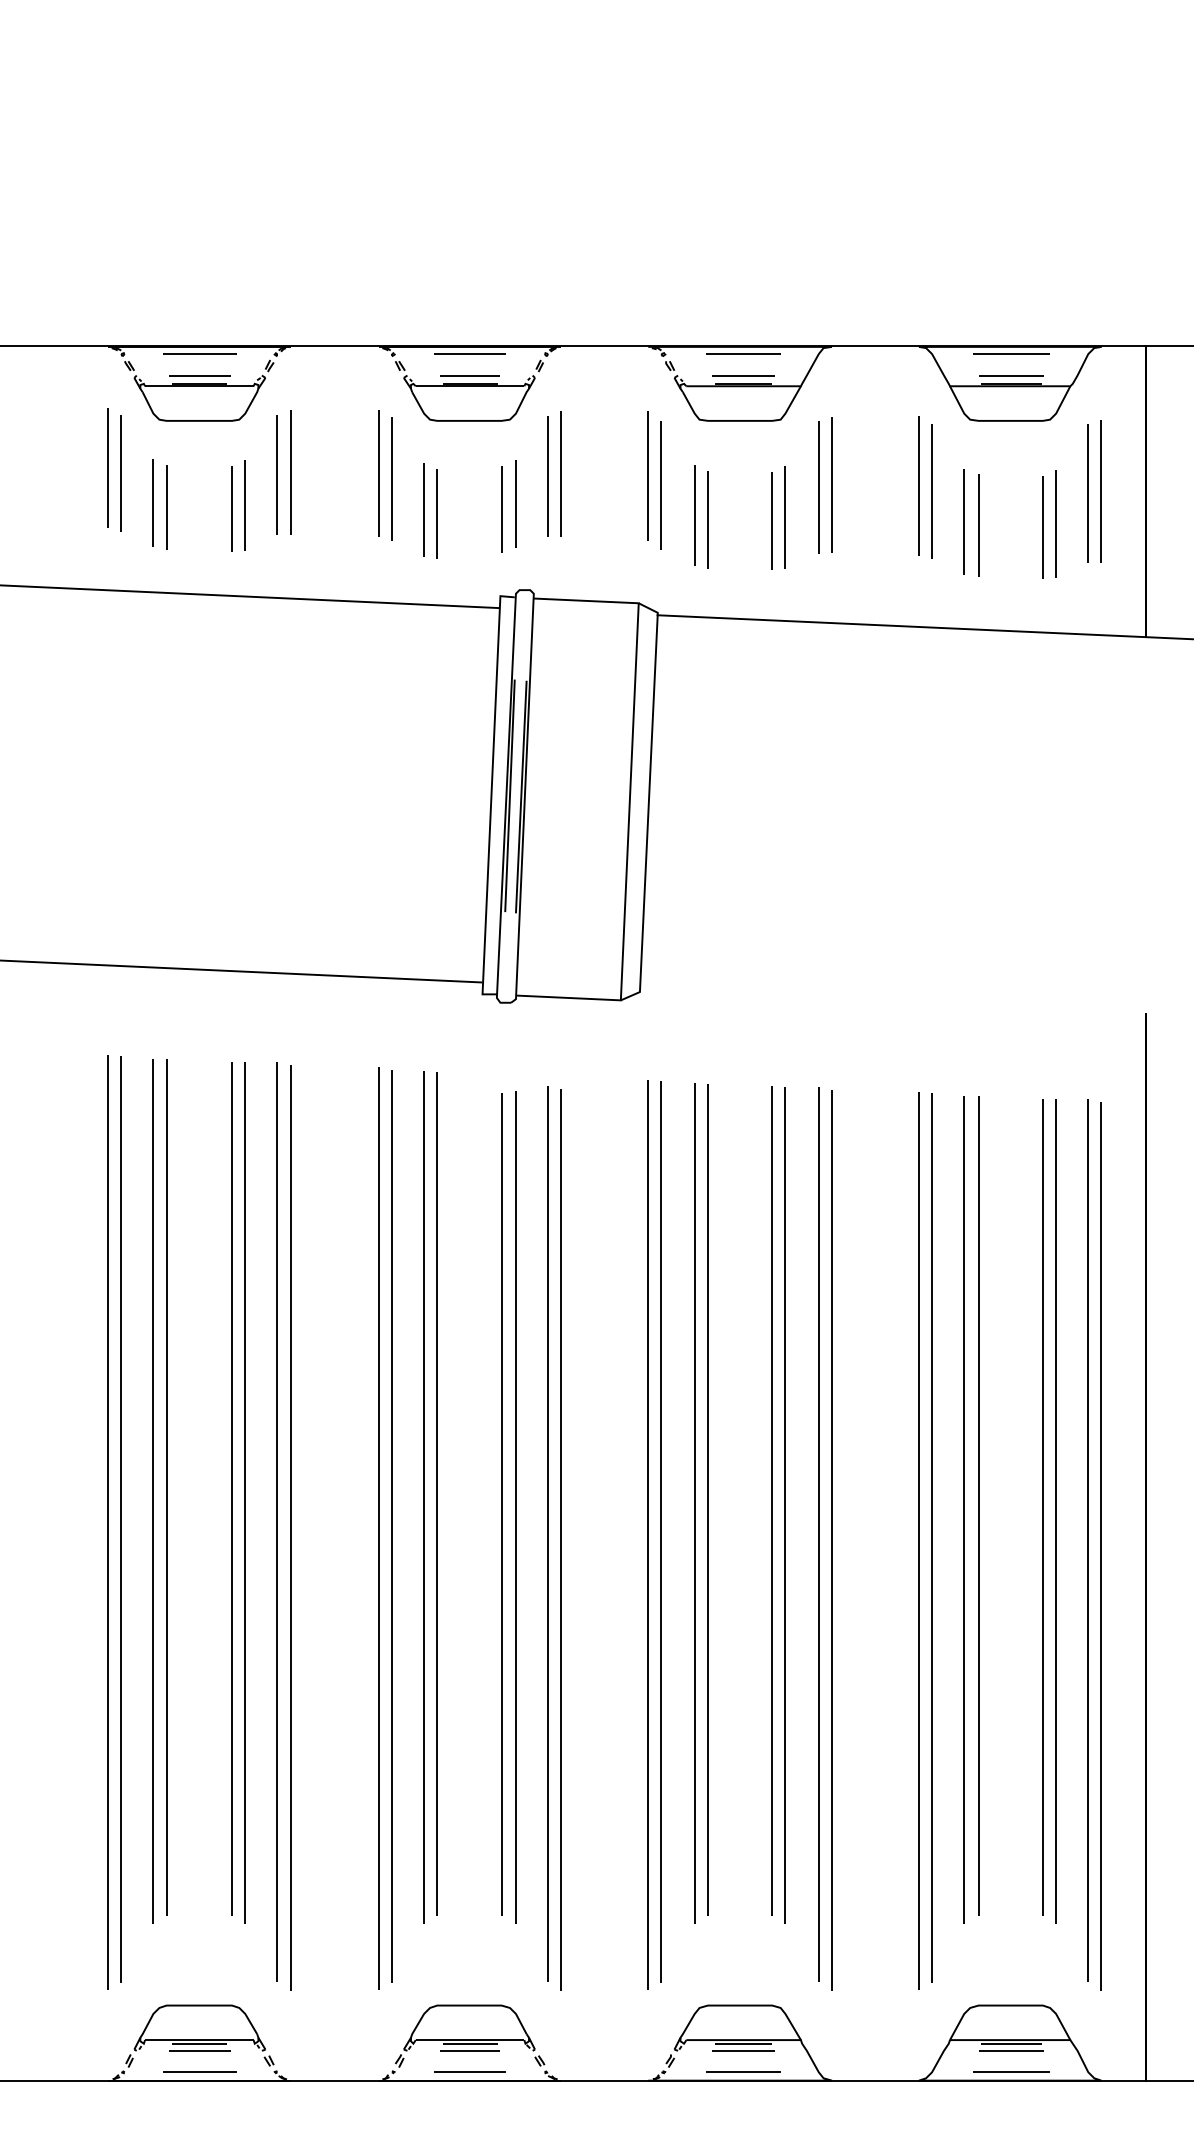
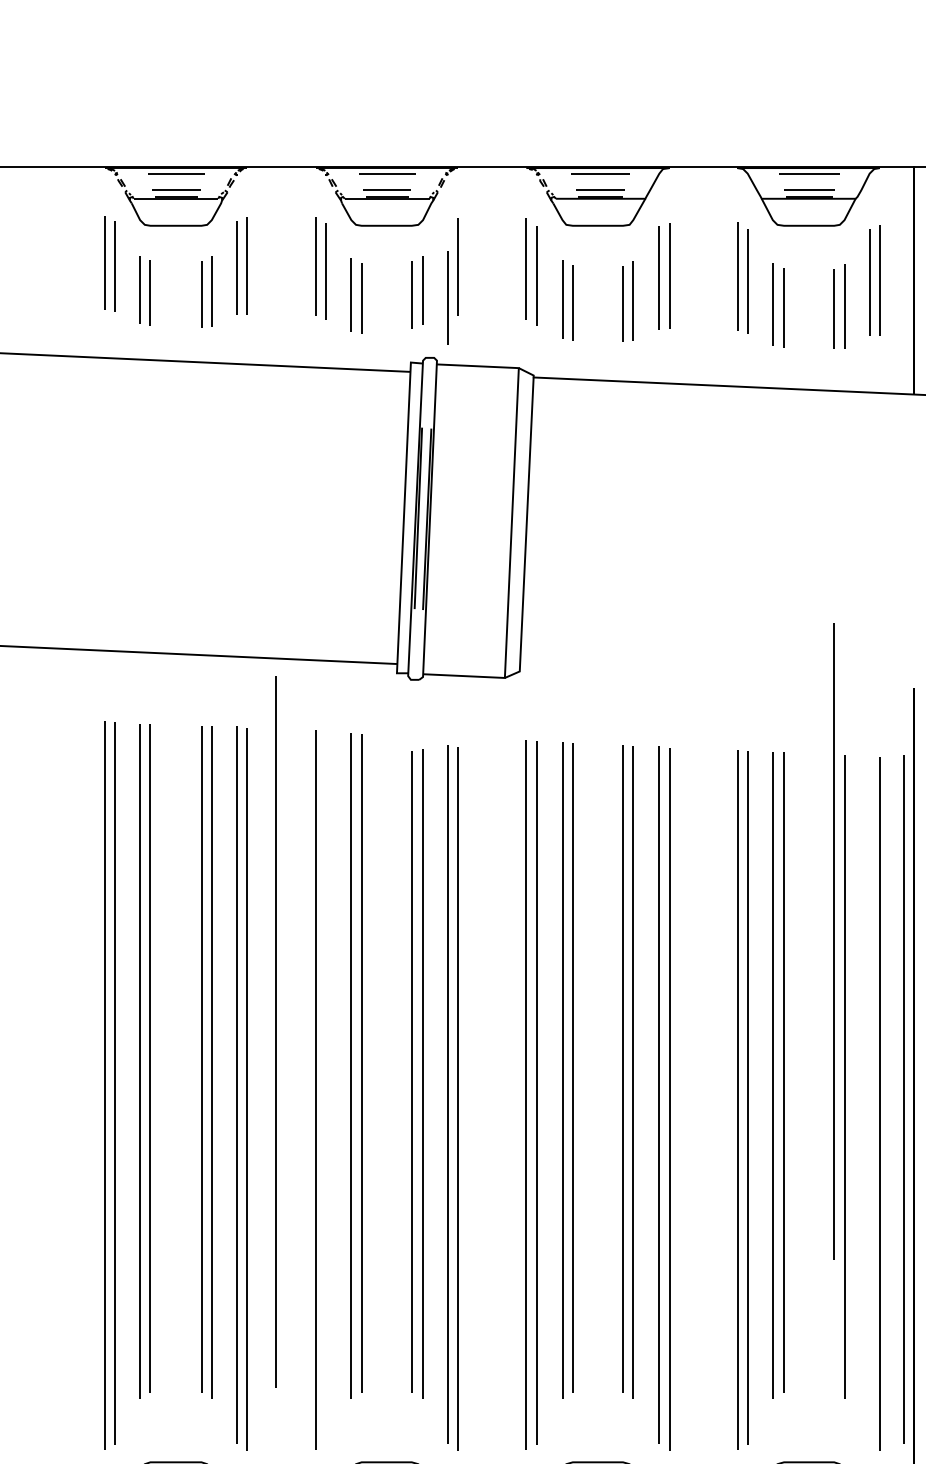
line: (547, 476) -> (447, 298), moved
line: (1042, 1507) -> (833, 941), moved
line: (391, 1526) -> (275, 1032), moved
line: (1087, 1540) -> (903, 1099), moved

